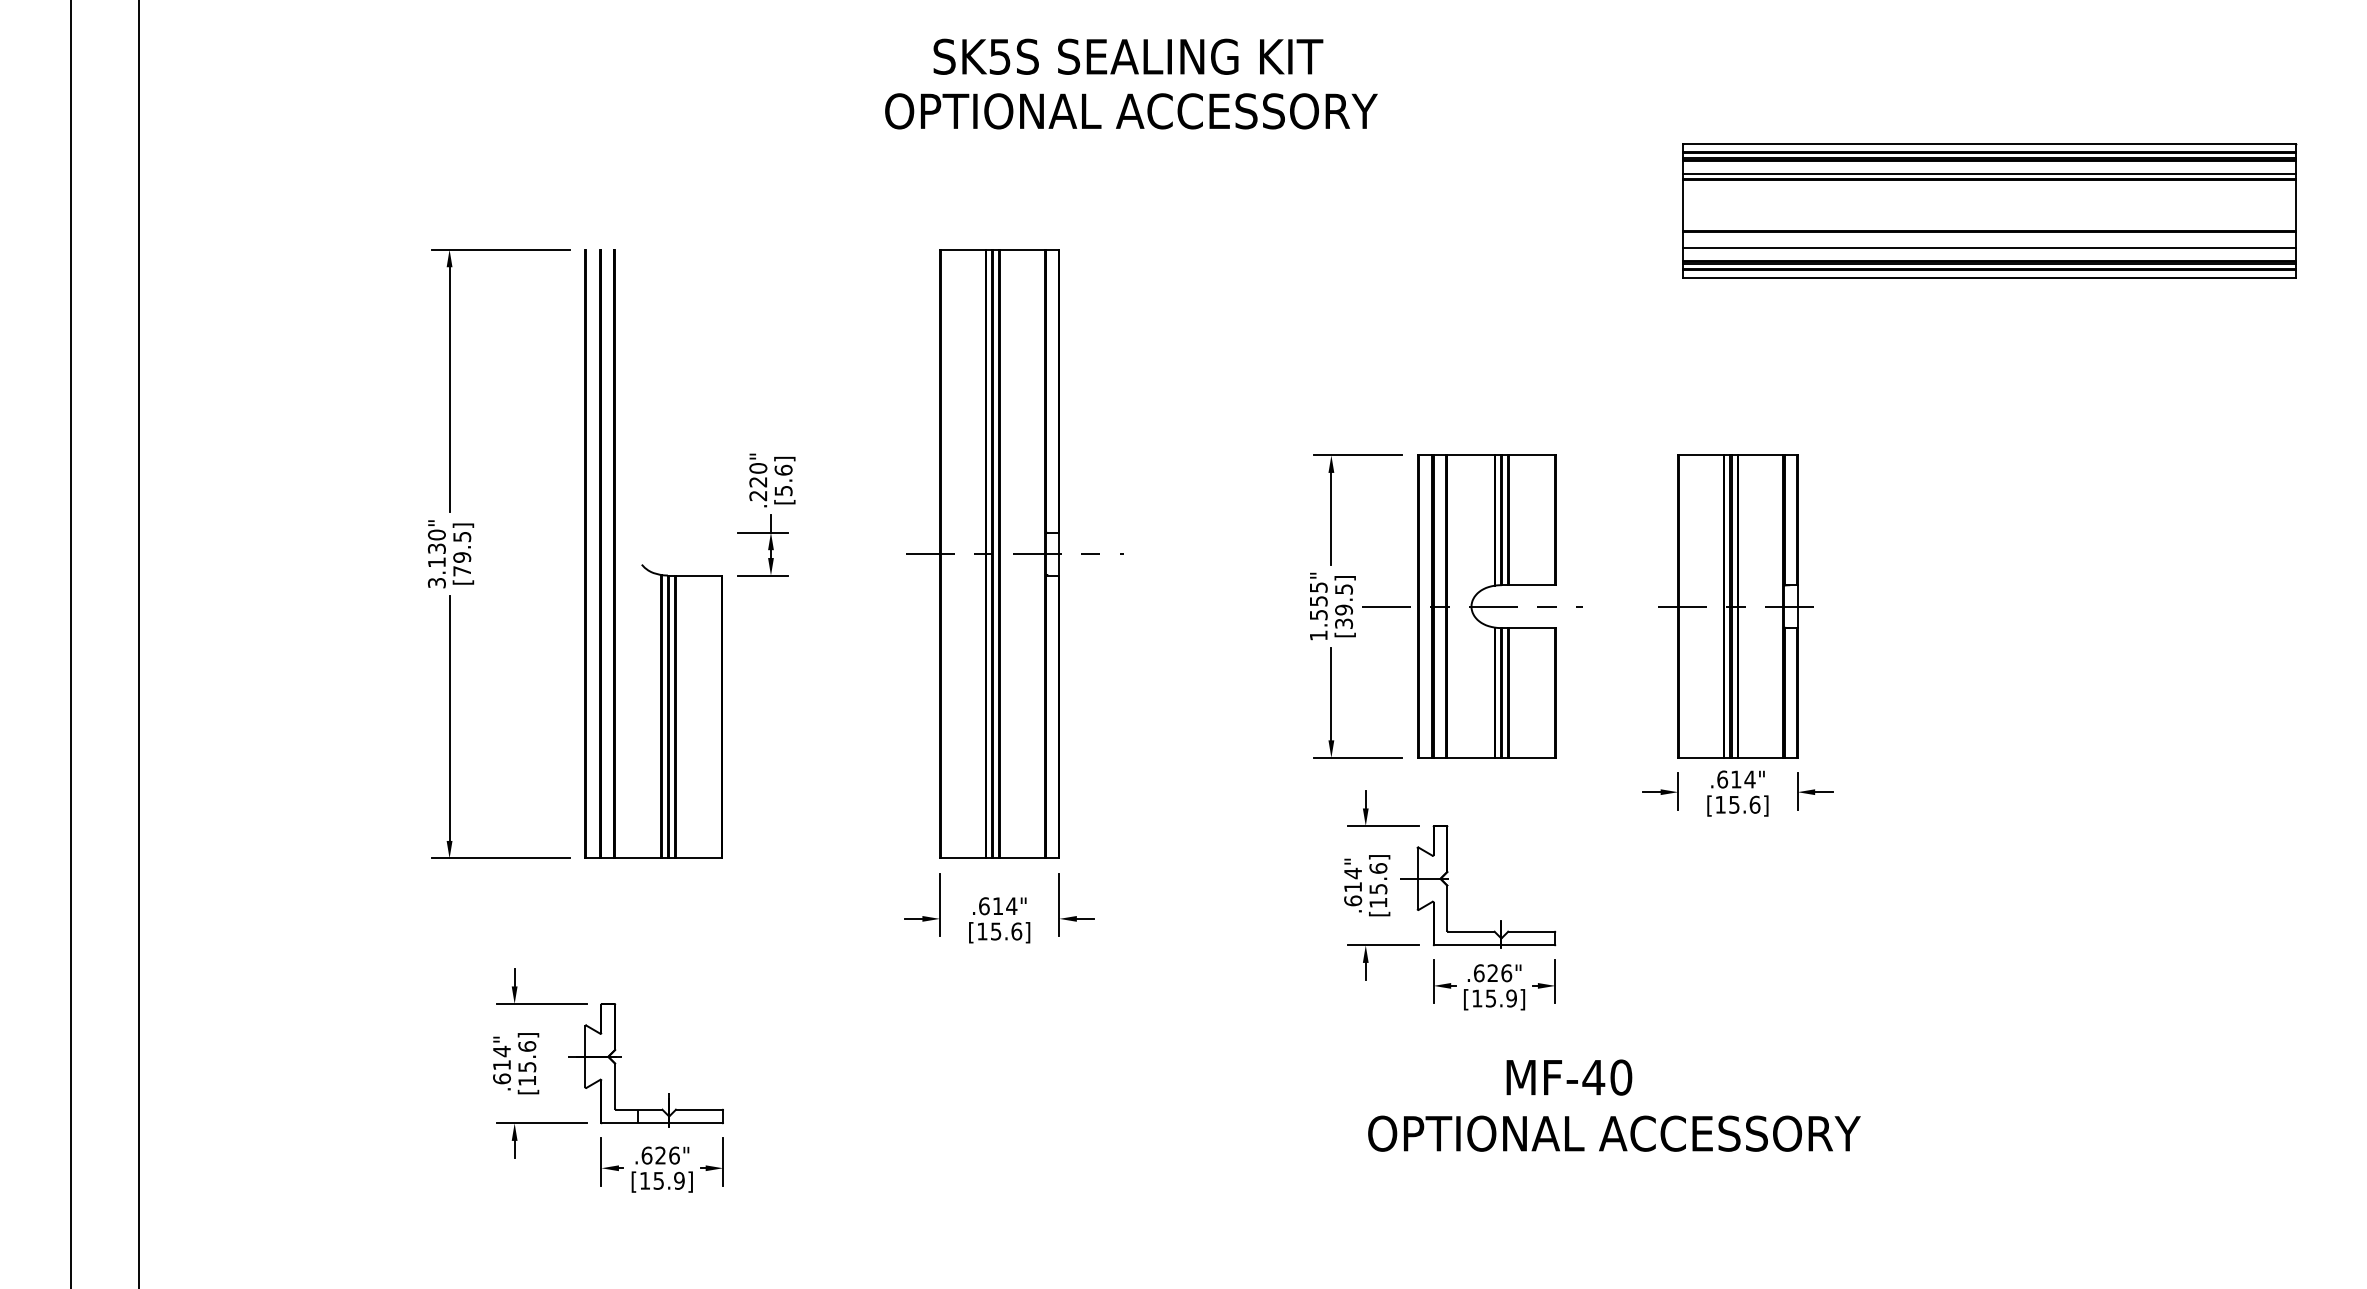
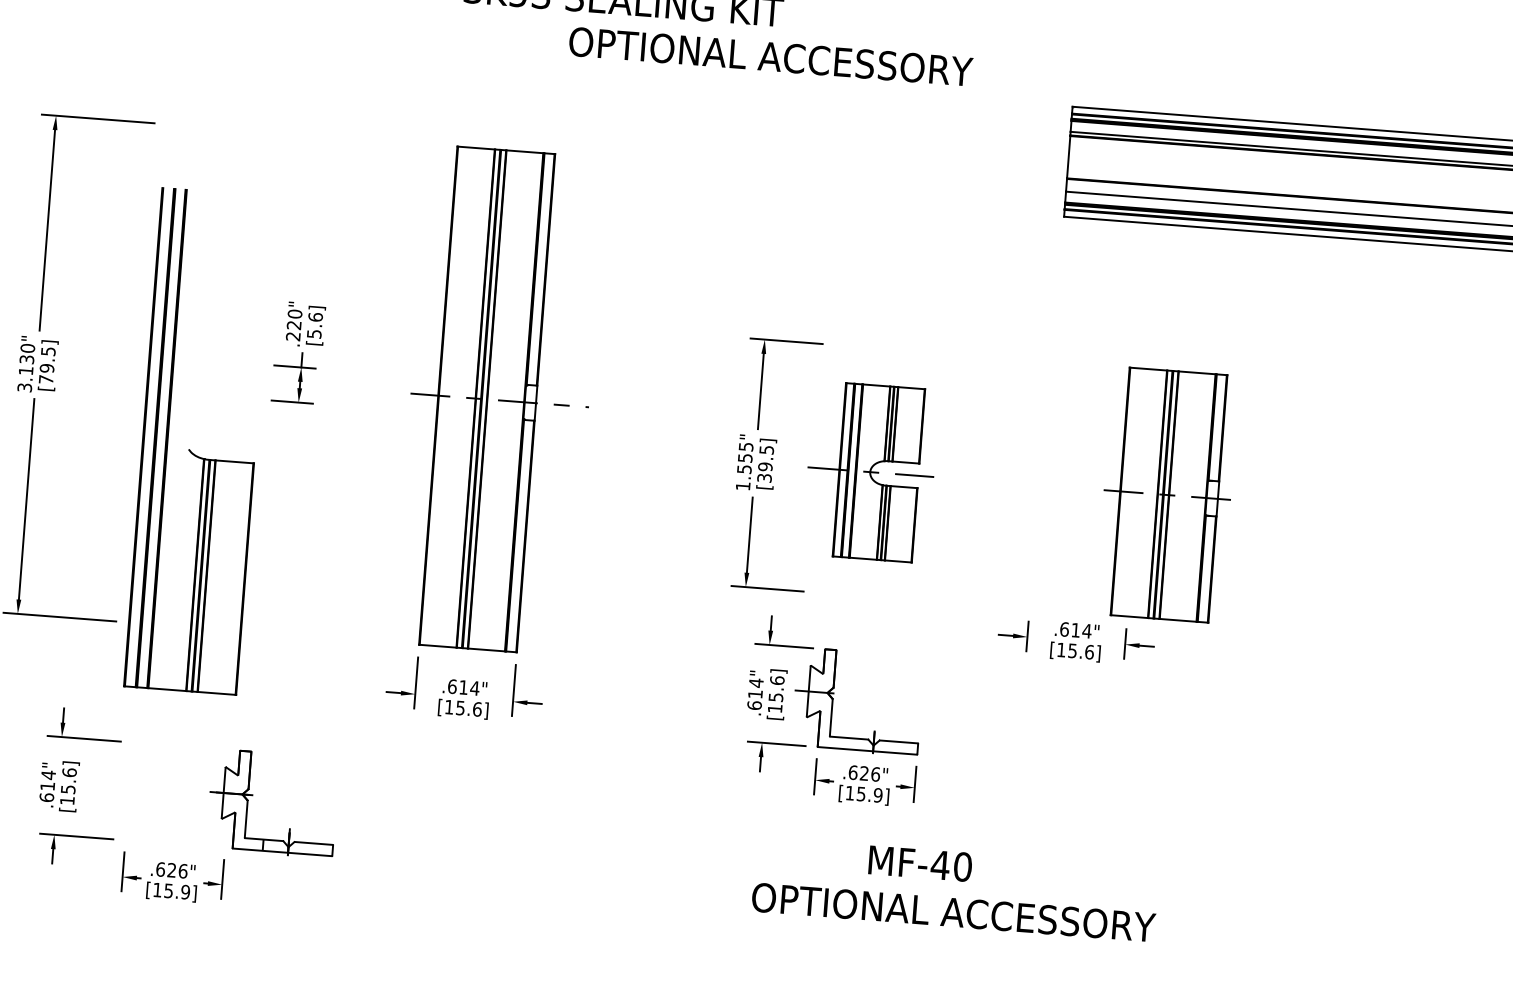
text: (1131, 111) -> (771, 56), moved
part: (642, 564) -> (189, 449), moved
part: (1472, 606) -> (870, 472), size x0.7
part: (1735, 606) -> (1167, 494), moved
part: (621, 1057) -> (253, 795), moved

